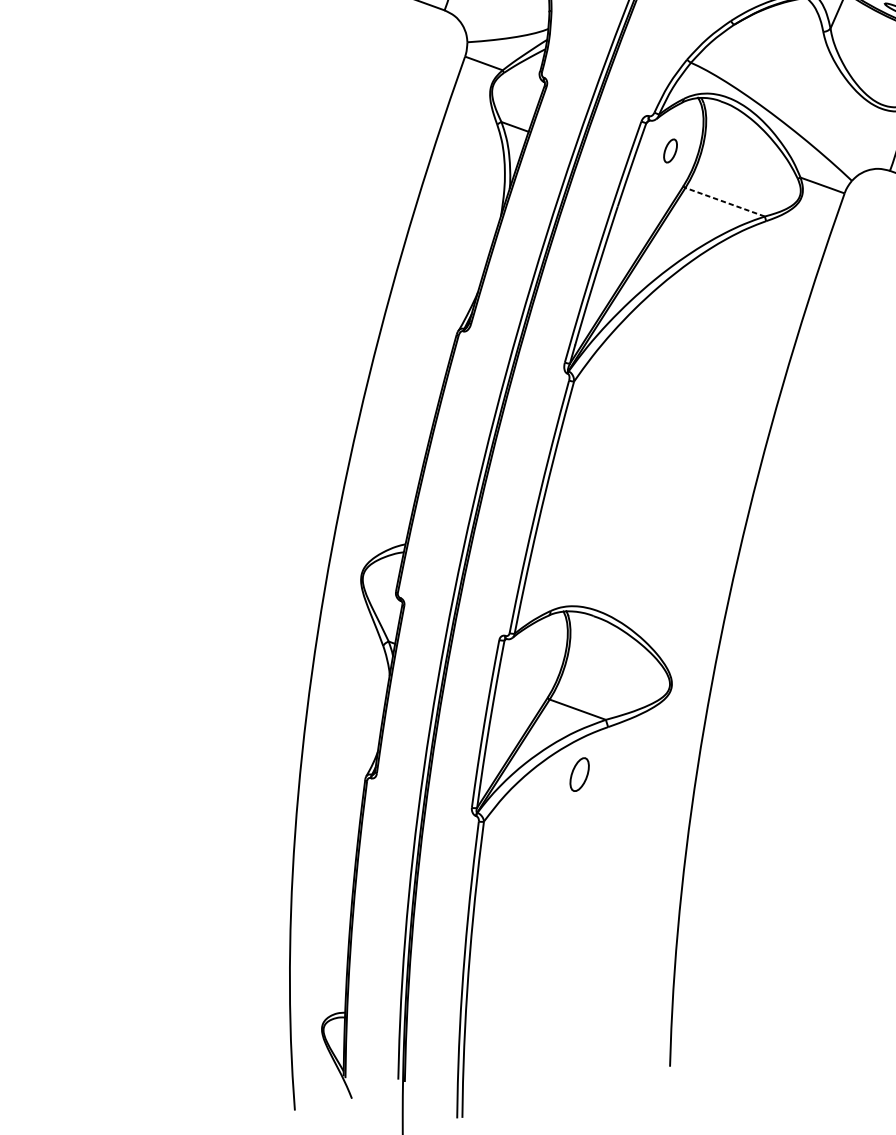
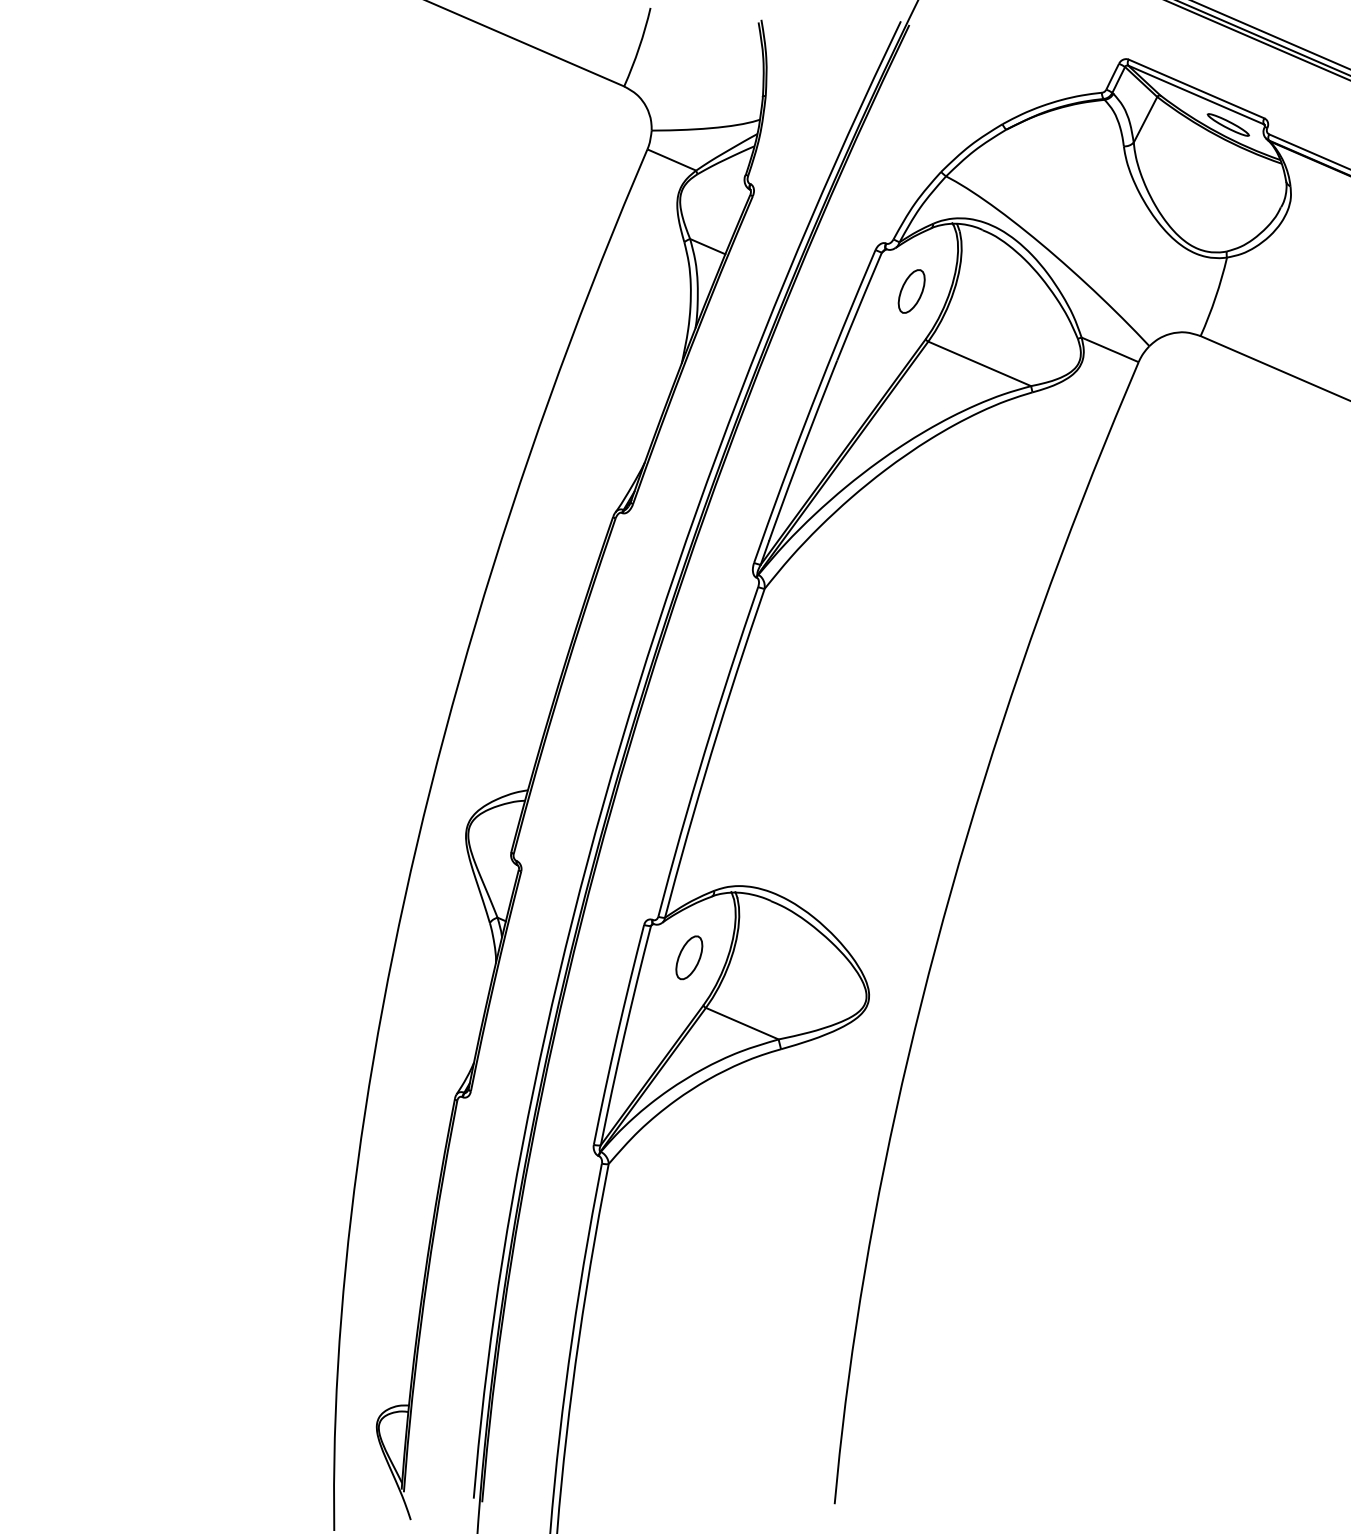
part: (670, 151) -> (911, 291), size x1.43
line: (724, 201) -> (979, 363), dashed -> solid
part: (579, 774) -> (689, 957), moved

